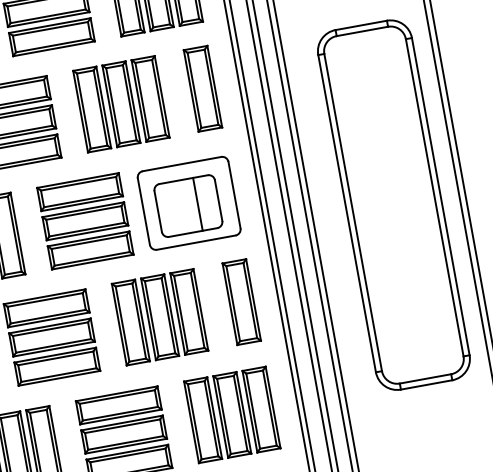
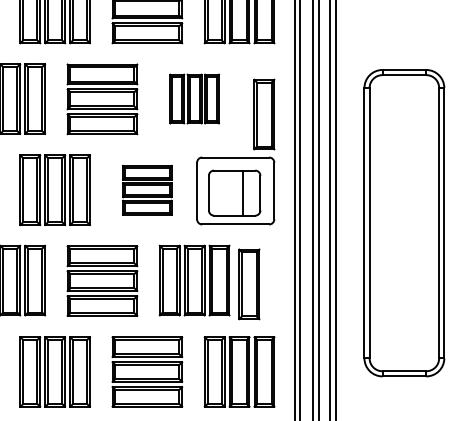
part: (203, 88) -> (264, 114), moved
part: (121, 103) -> (194, 98), size x0.7
part: (85, 221) -> (147, 190), size x0.7
part: (242, 302) -> (249, 284), moved

